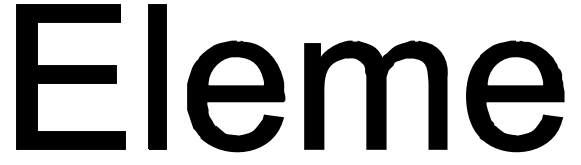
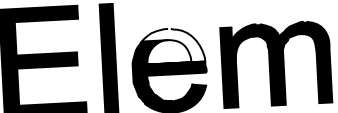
fill: (242, 63) -> (173, 45), removed

